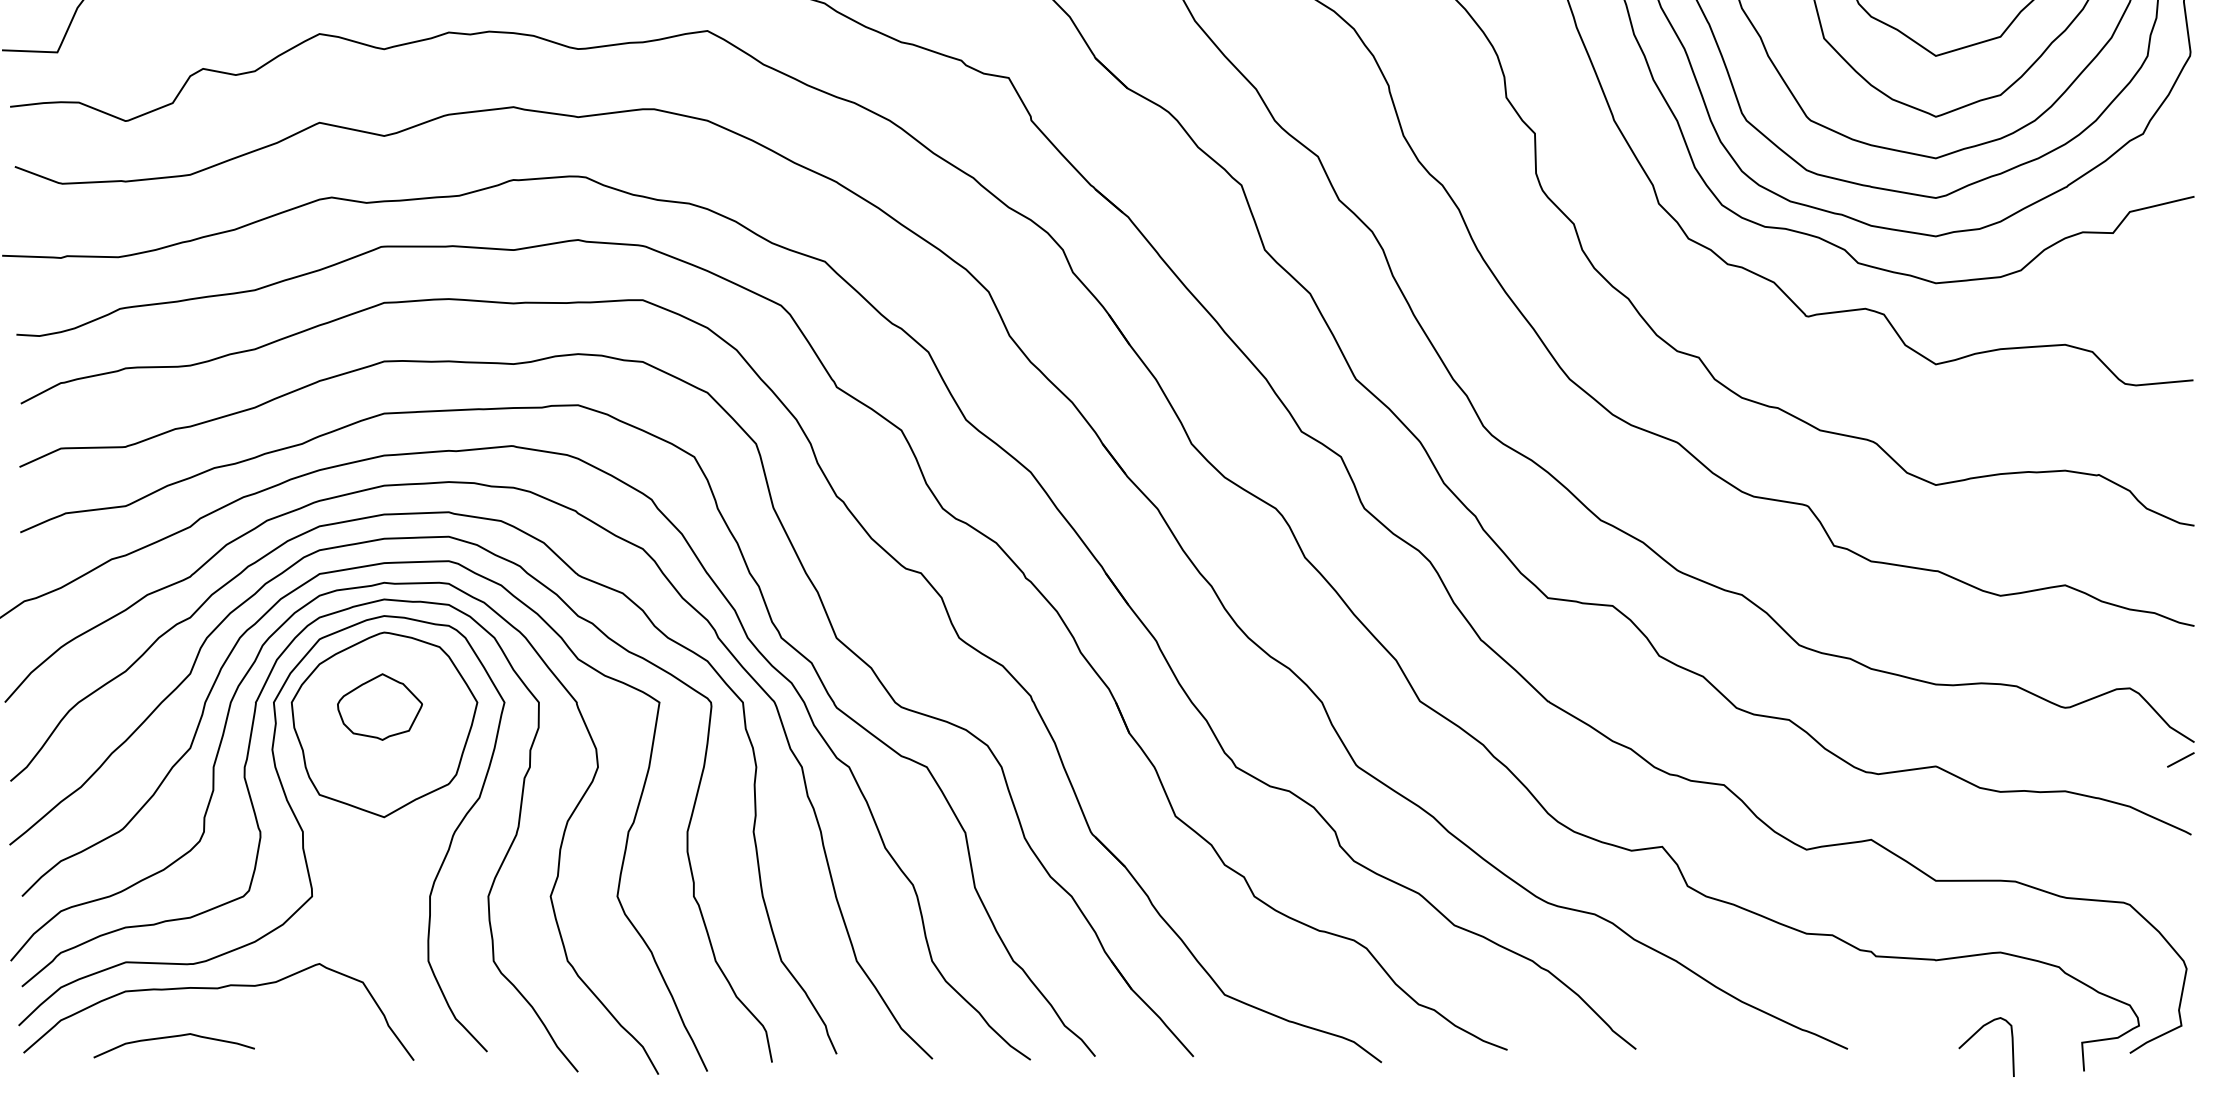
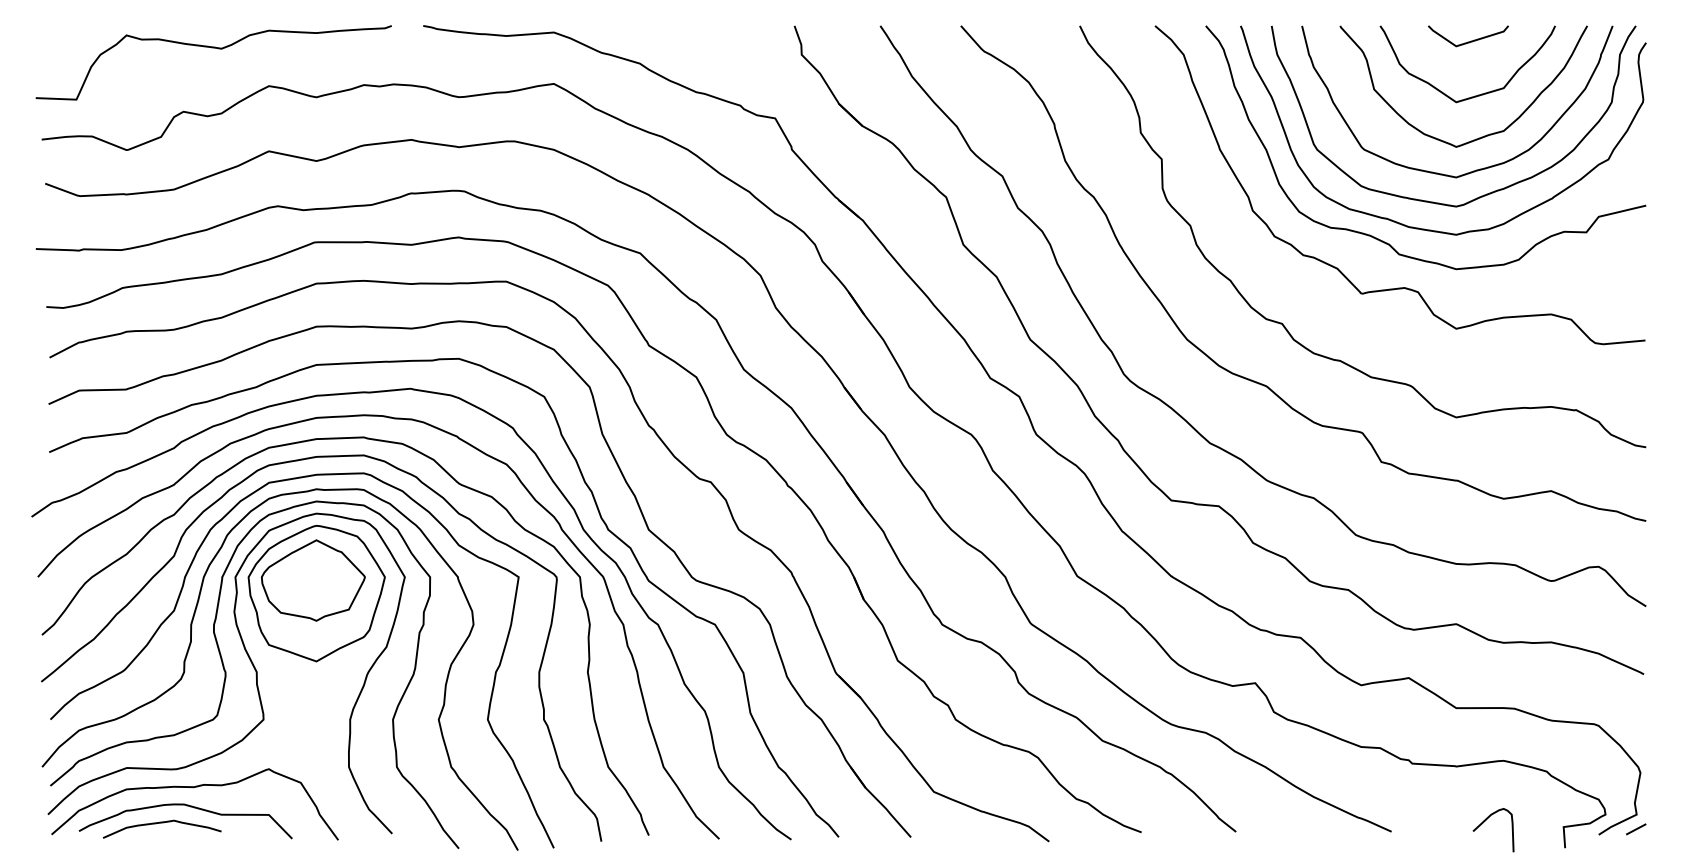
part: (380, 707) -> (313, 580), size x1.67
line: (2181, 760) -> (1636, 829), moved
curve: (212, 1016) -> (190, 807), added

